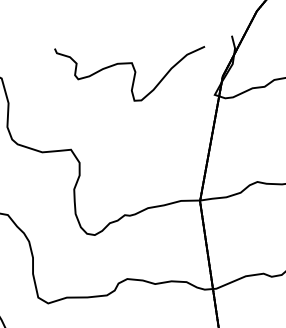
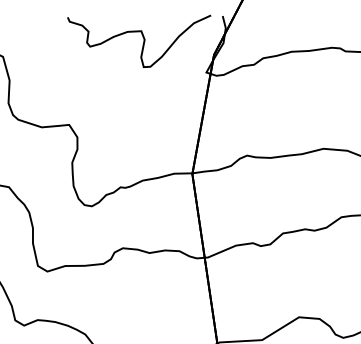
curve: (134, 72) -> (143, 40), moved

